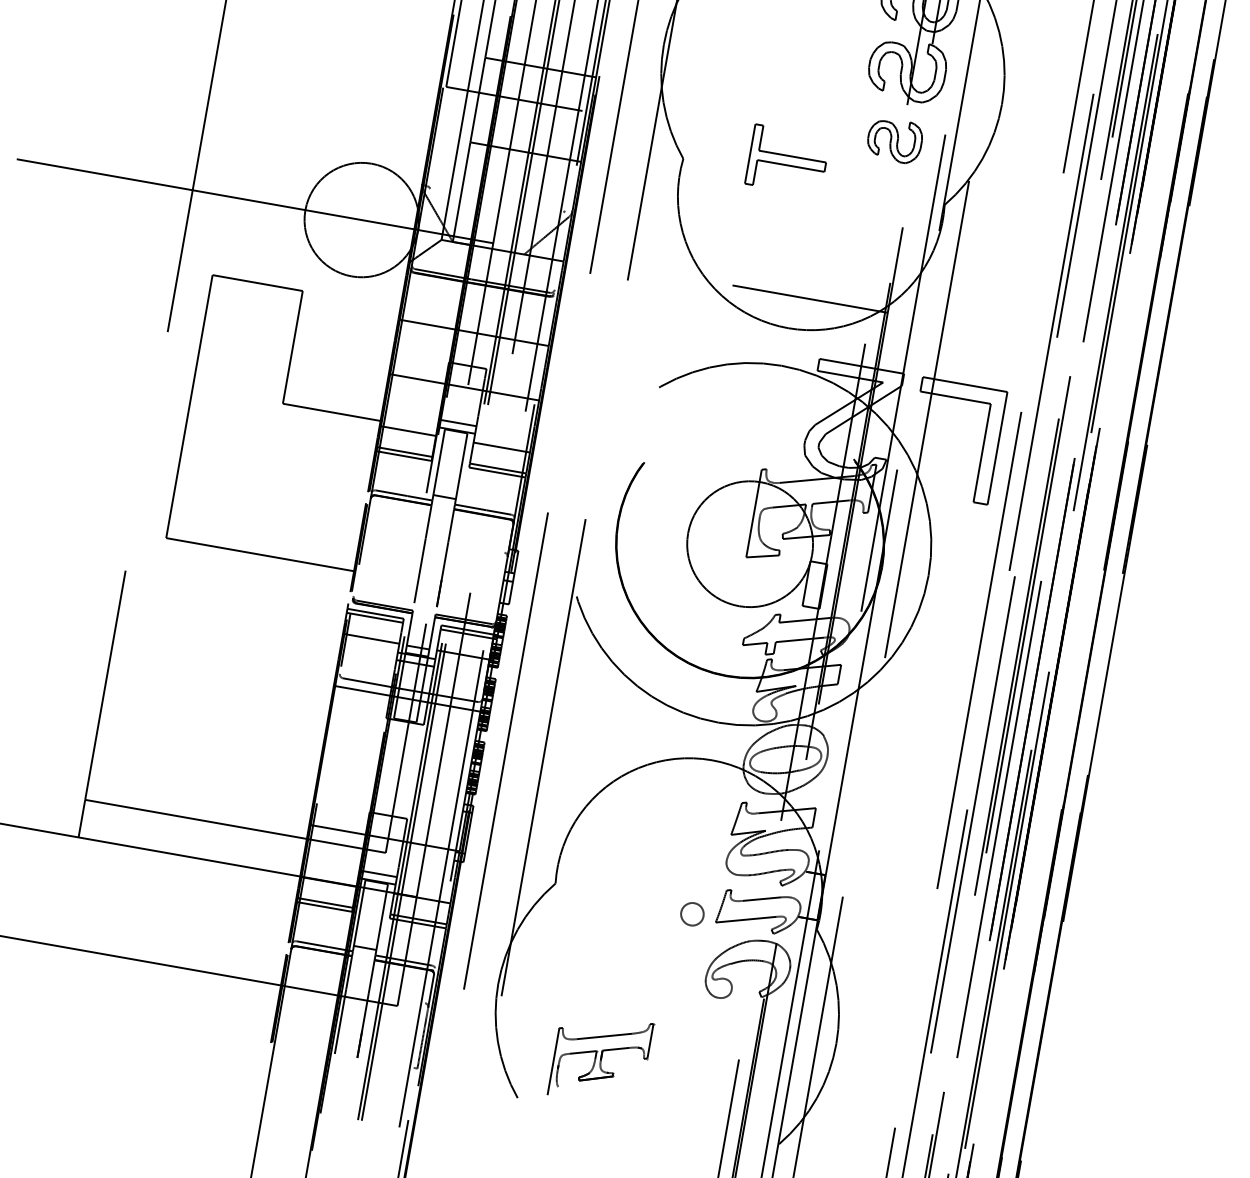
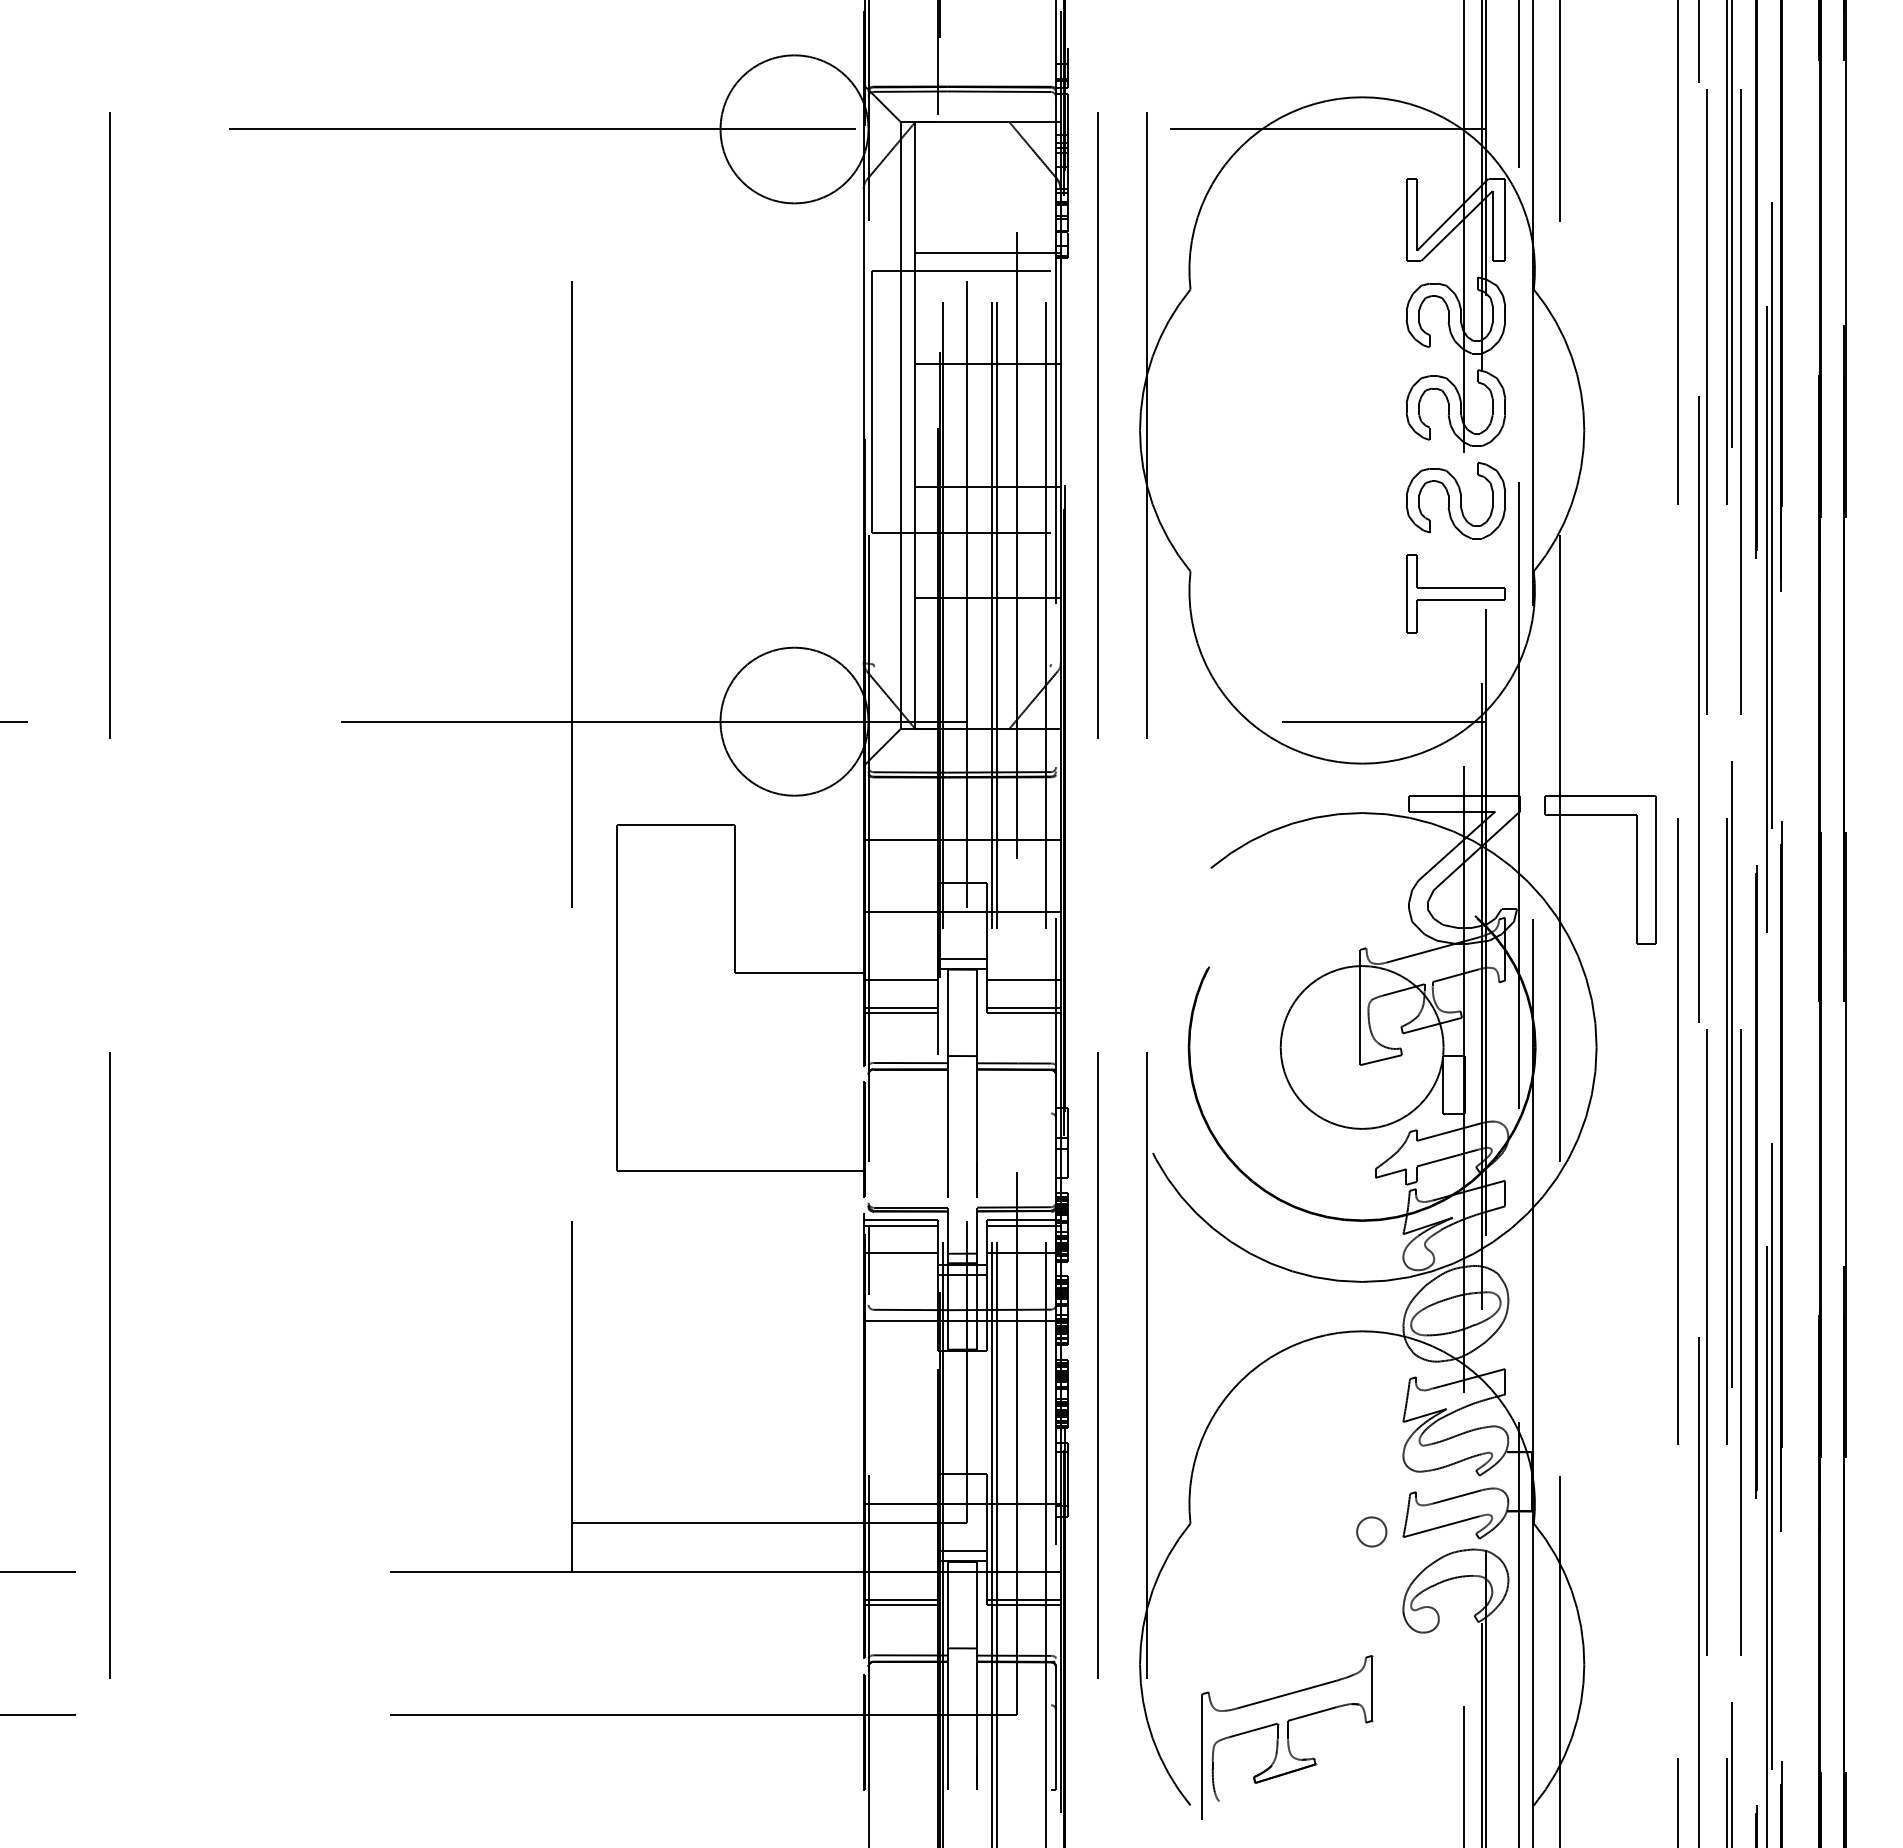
part: (894, 140) -> (1455, 500), size x1.43
part: (787, 159) -> (1455, 593), moved
part: (600, 1059) -> (1287, 1737), size x1.43

